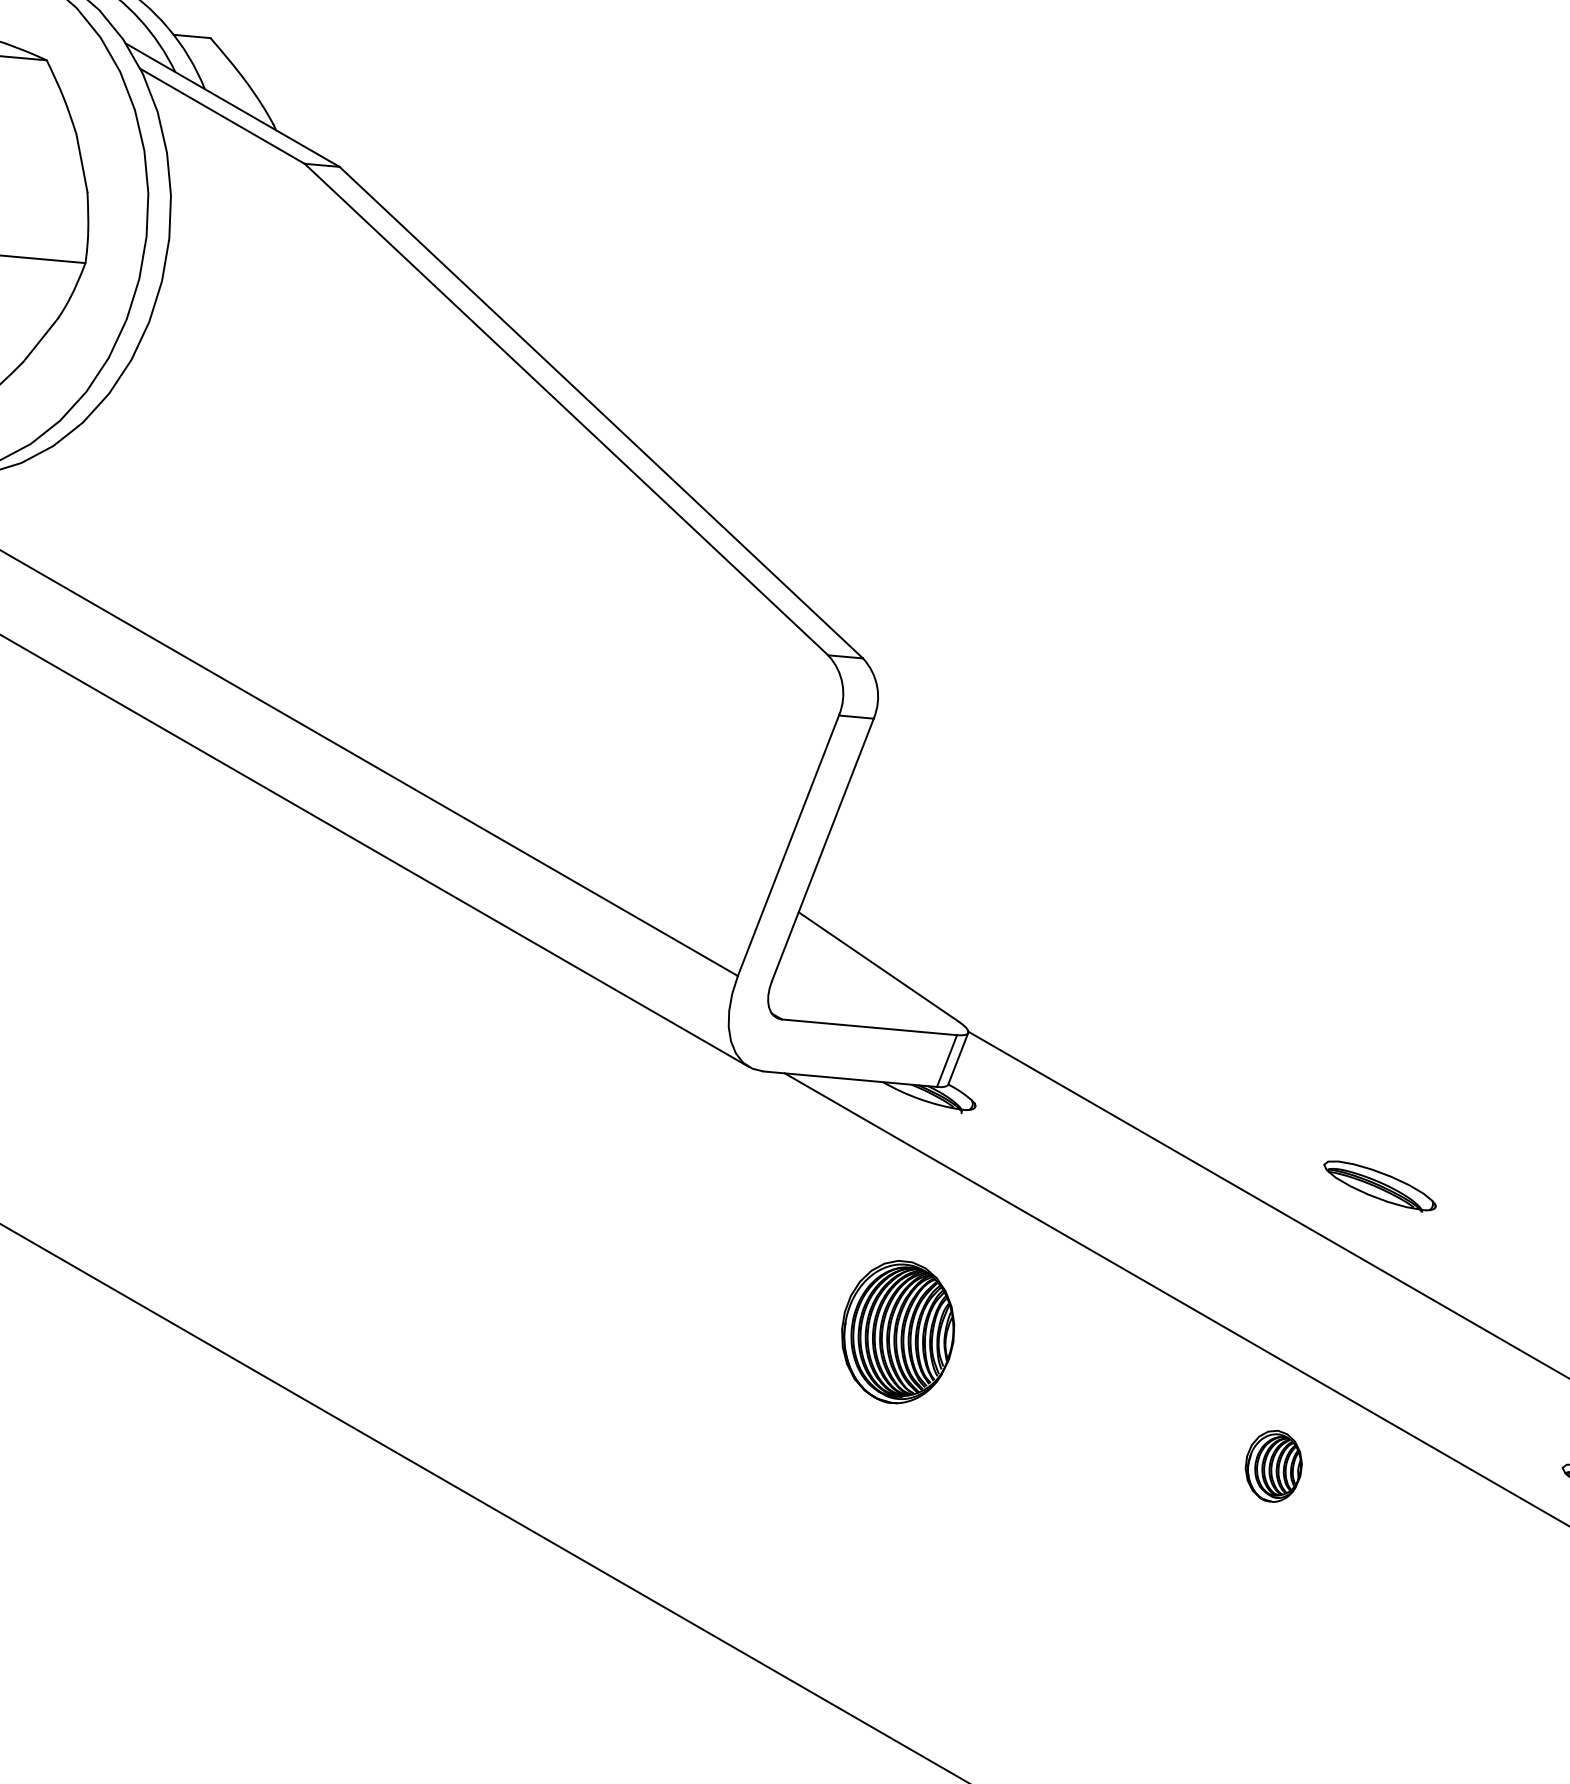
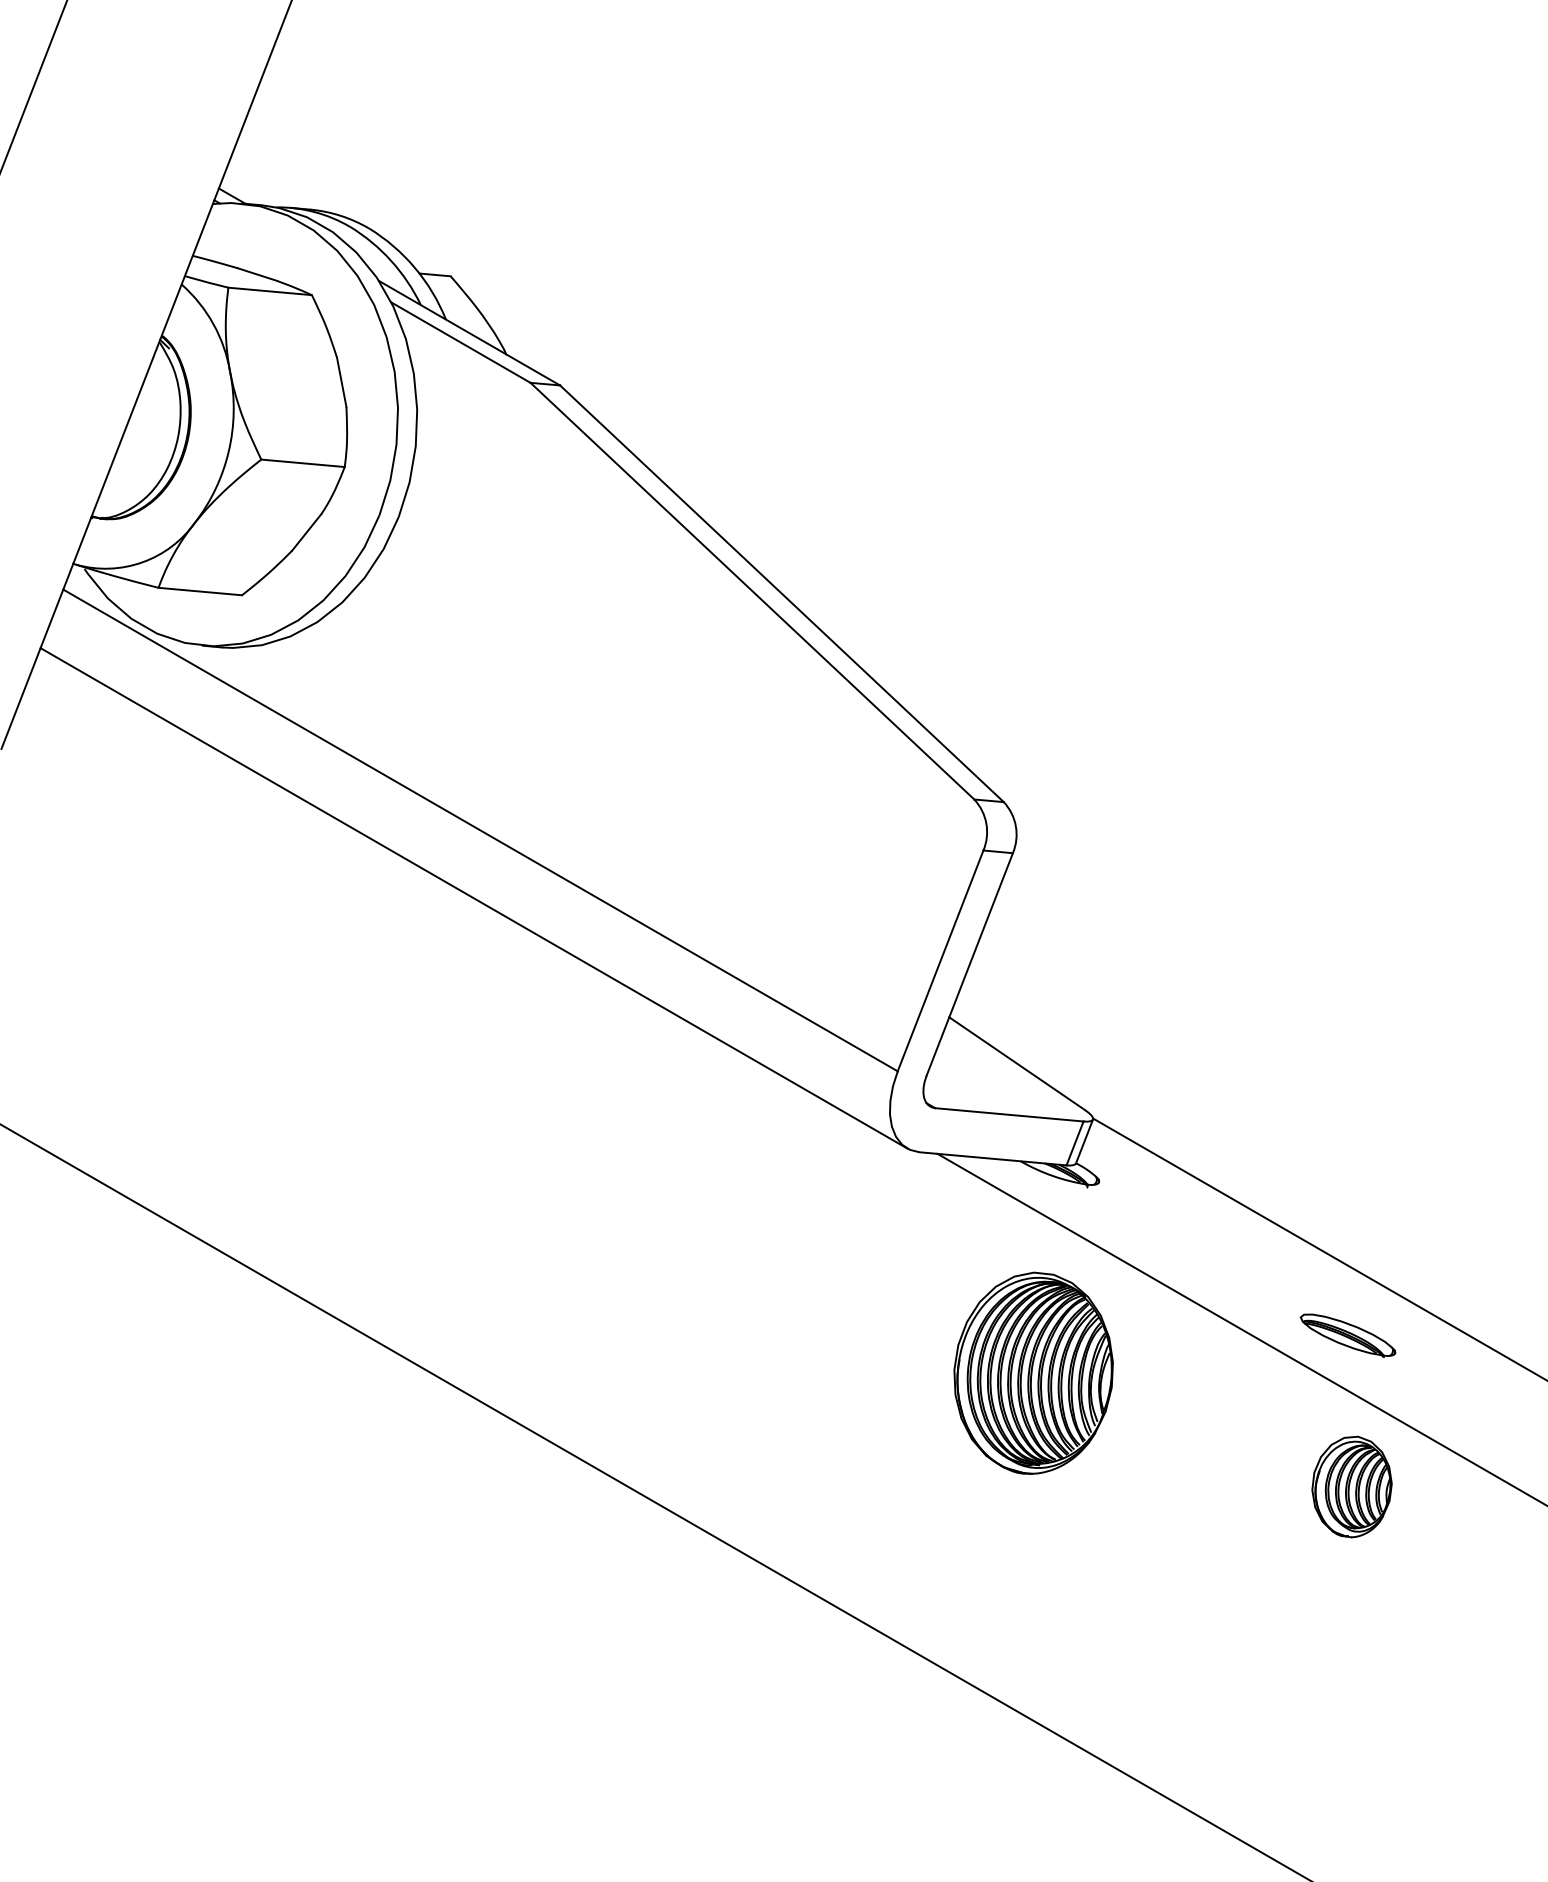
part: (1379, 1186) -> (1347, 1335), moved
part: (898, 1331) -> (1033, 1372), size x1.67
part: (1273, 1465) -> (1351, 1486), size x1.67

